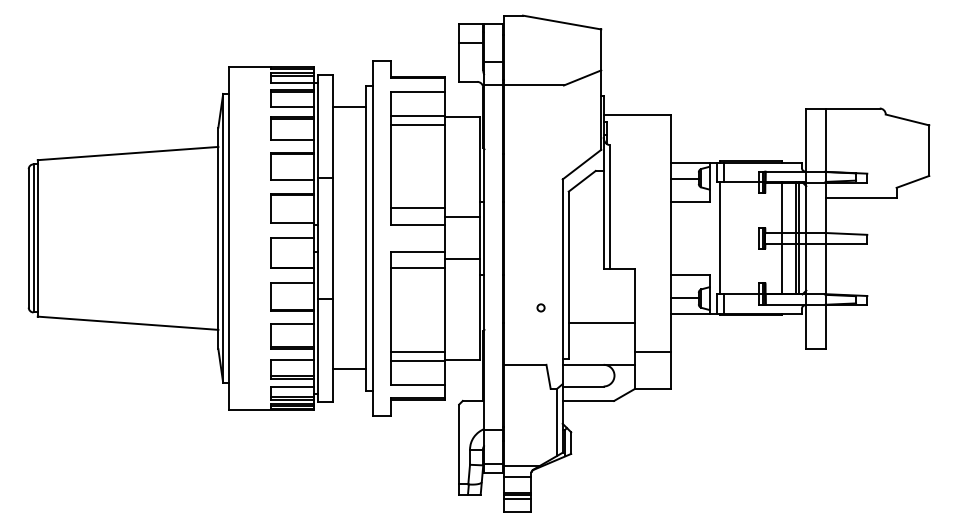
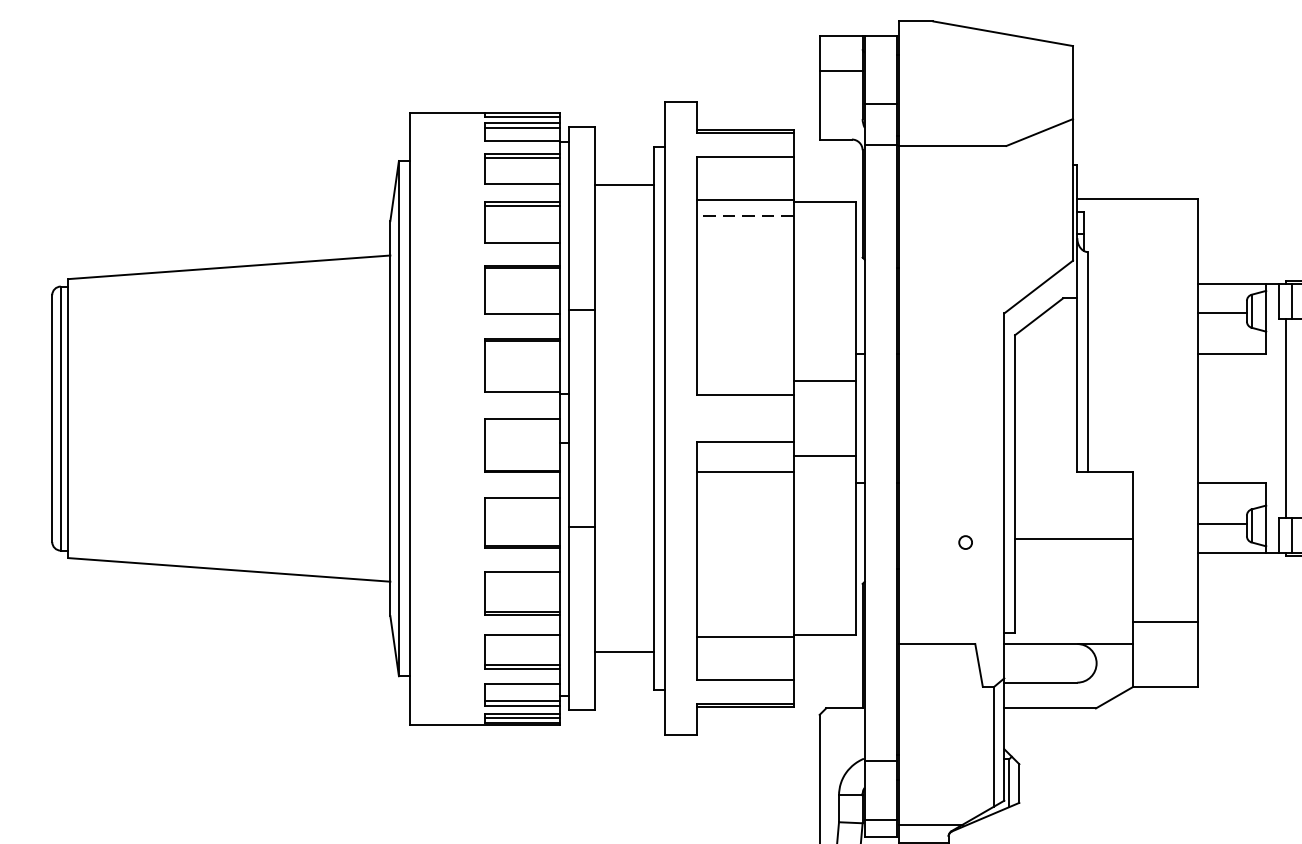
line: (417, 124) -> (745, 215), solid -> dashed
line: (417, 208) -> (745, 365), removed
line: (601, 323) -> (1073, 540), moved
line: (417, 351) -> (745, 620), removed

